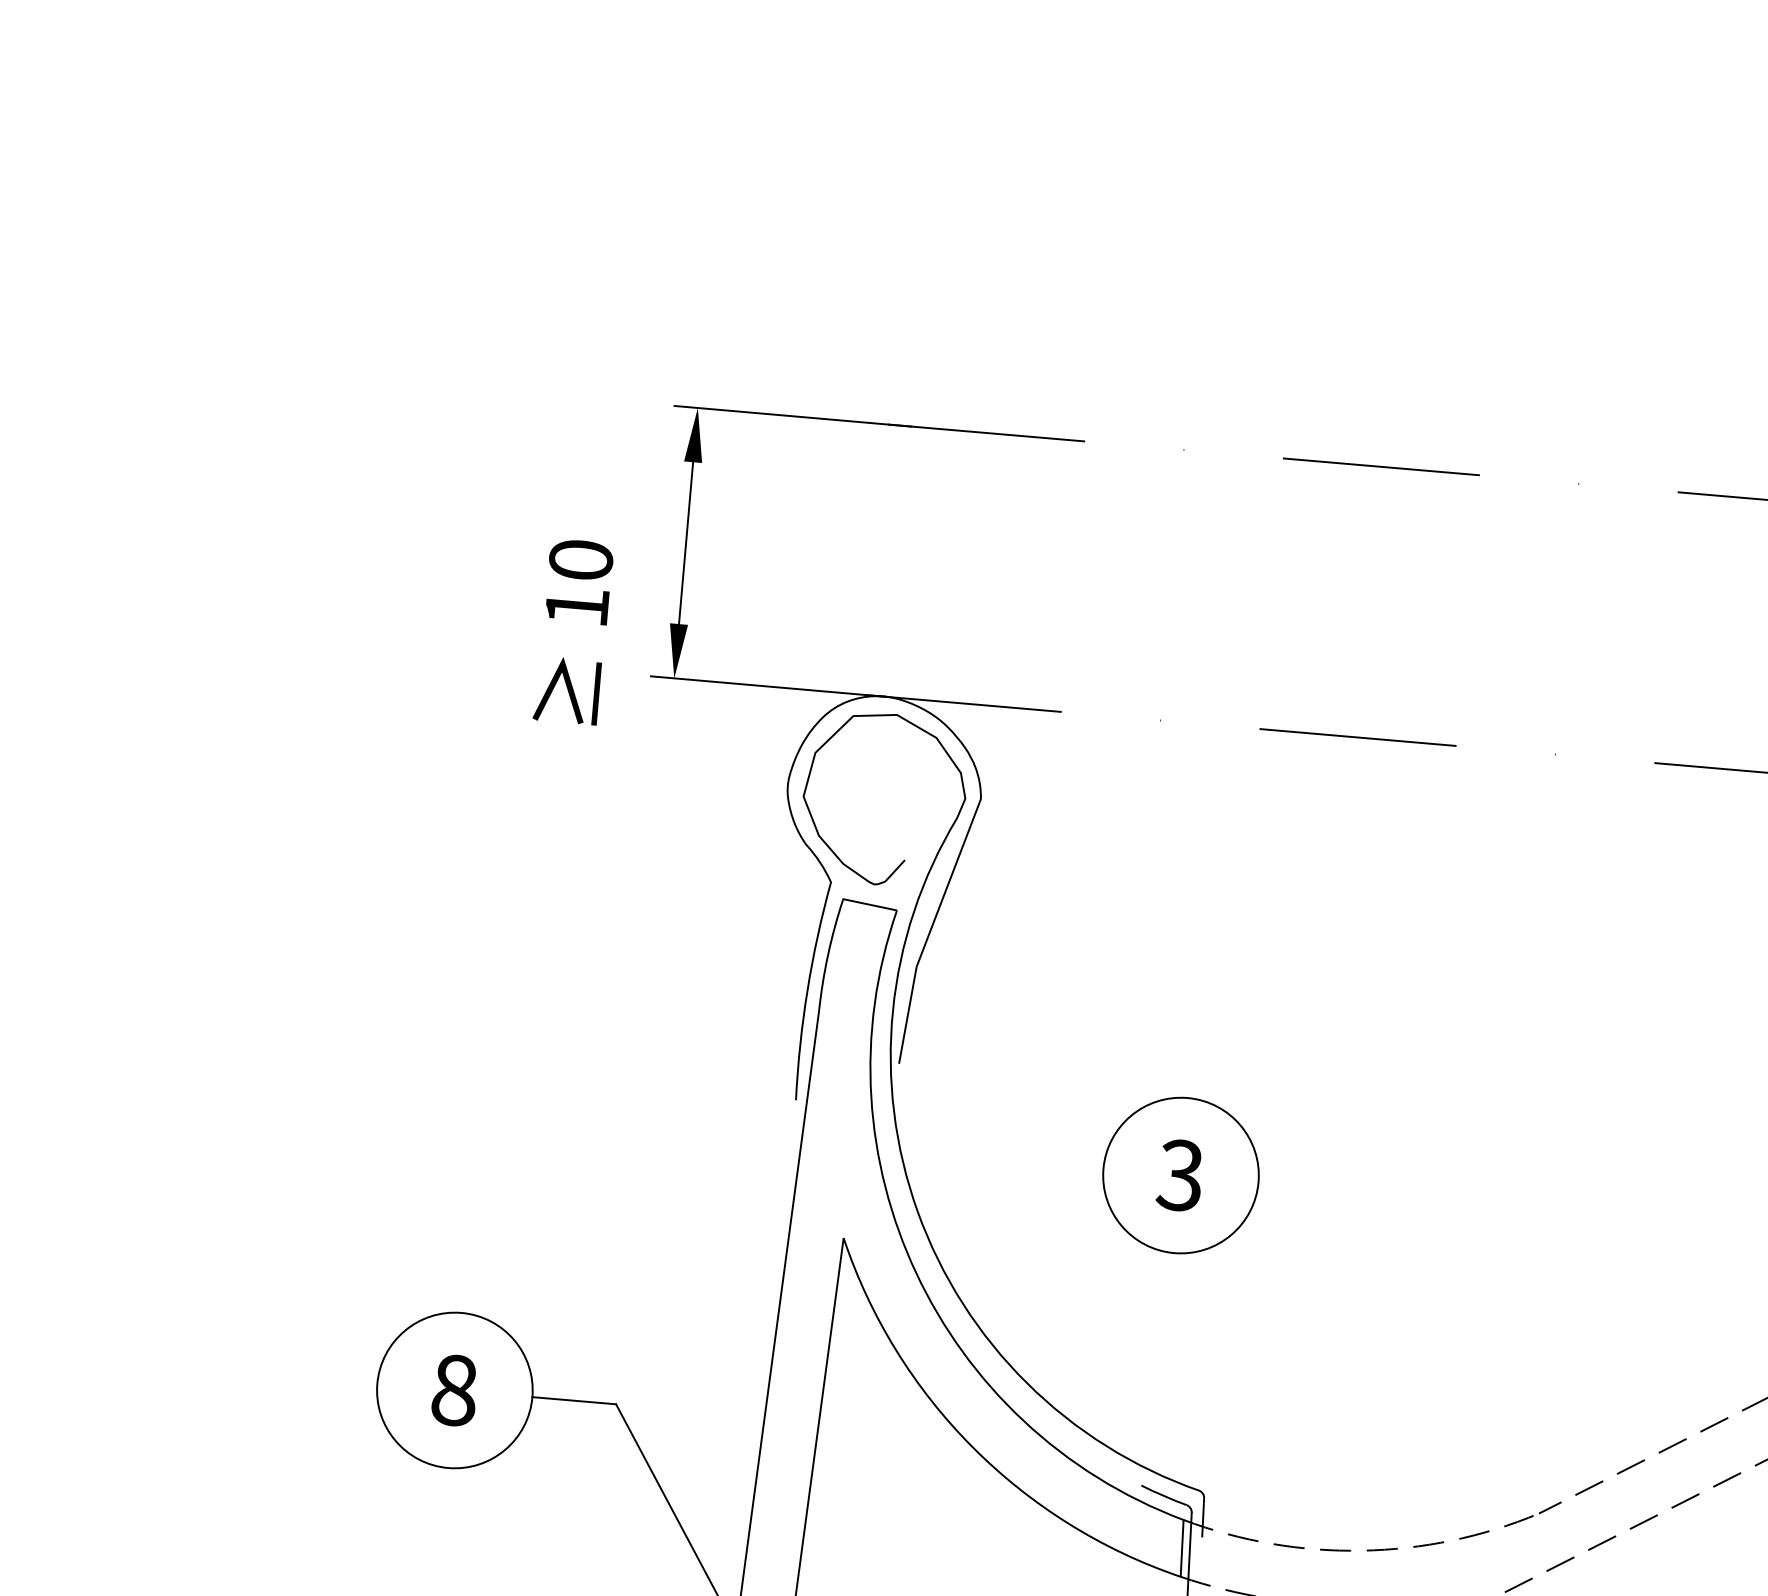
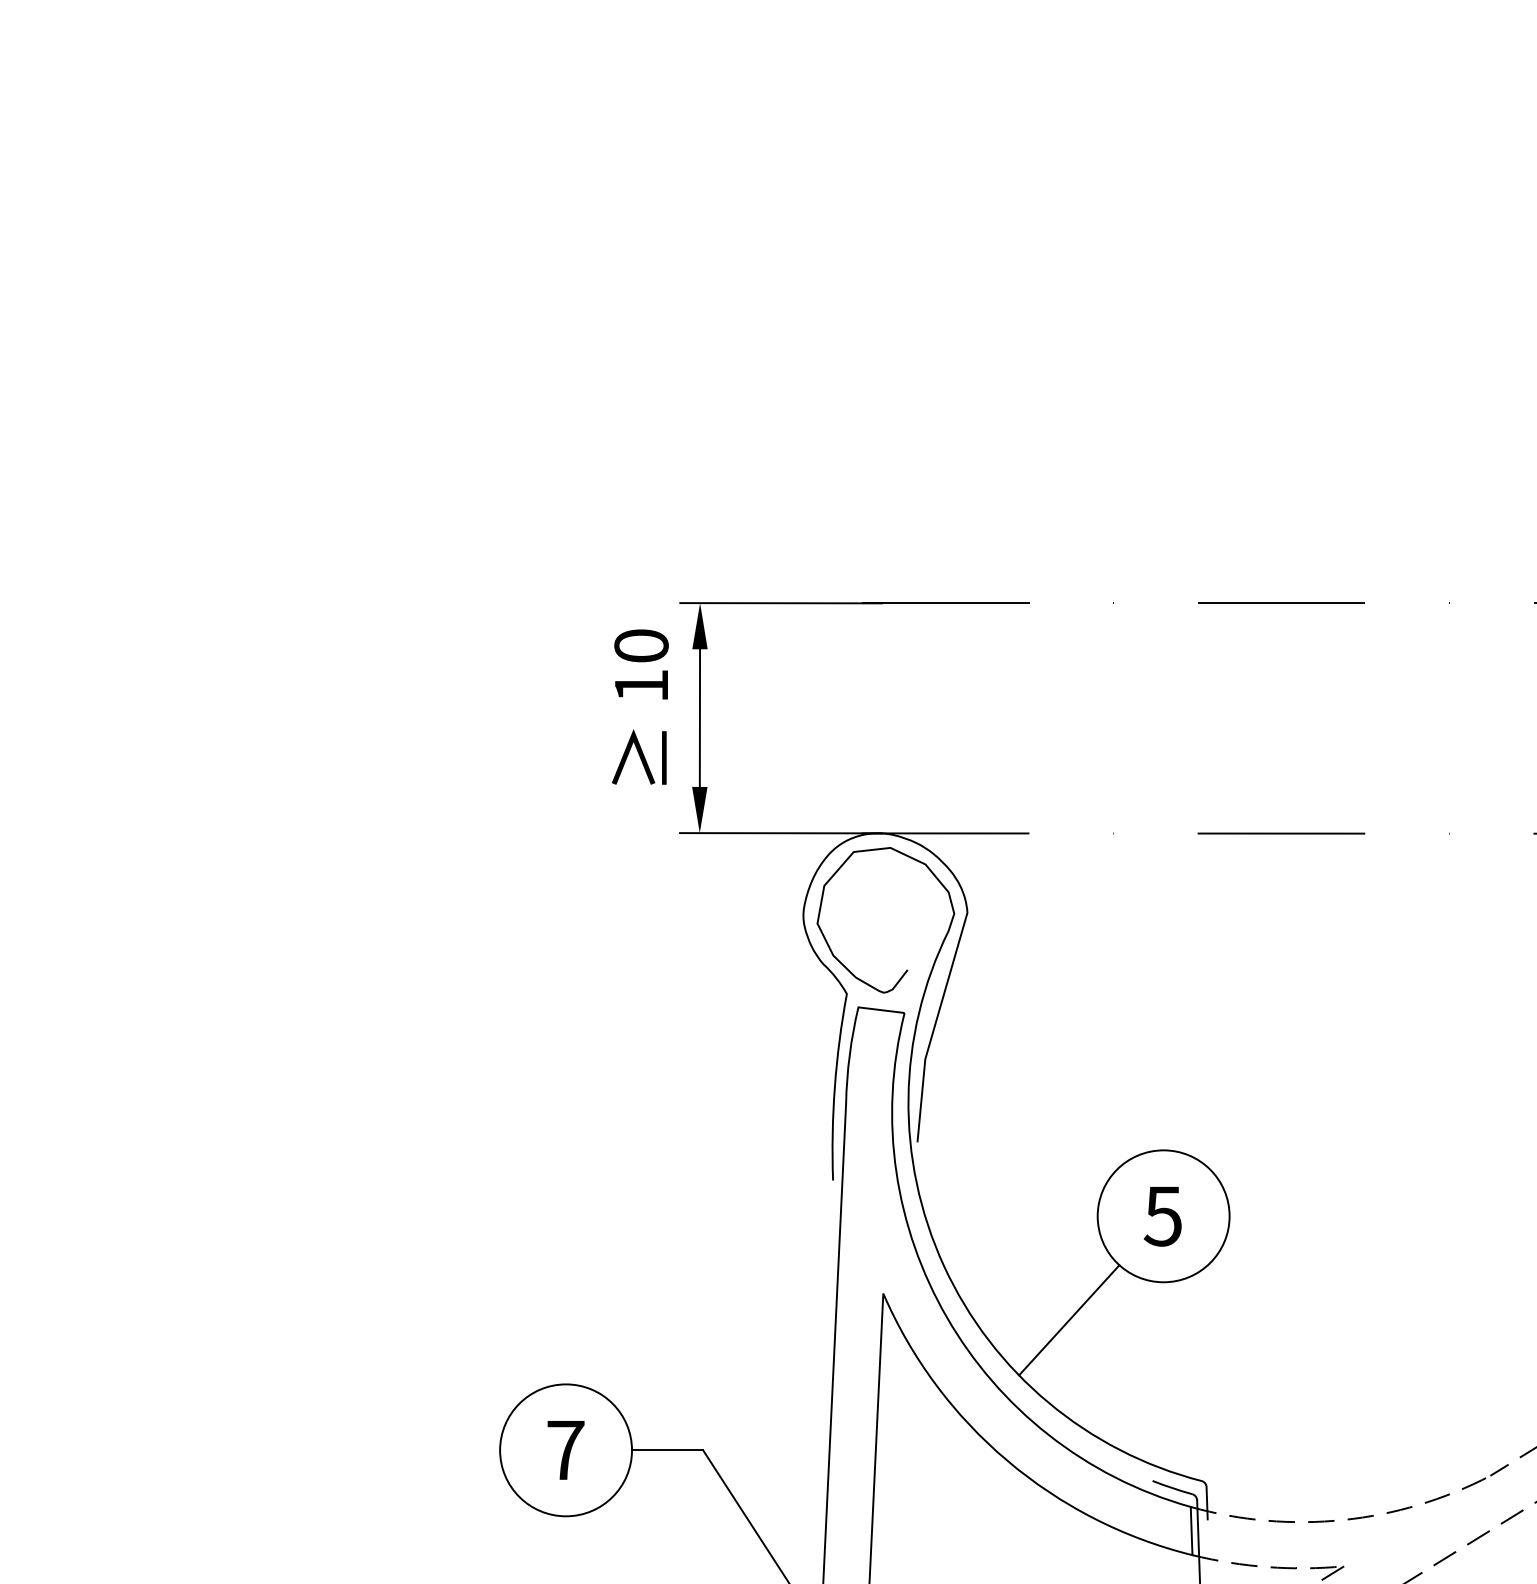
text: (573, 631) -> (640, 706), moved
text: (1179, 1174) -> (1162, 1215), 3 -> 5
line: (1059, 1288) -> (1069, 1320), added
text: (454, 1390) -> (565, 1450), 8 -> 7

